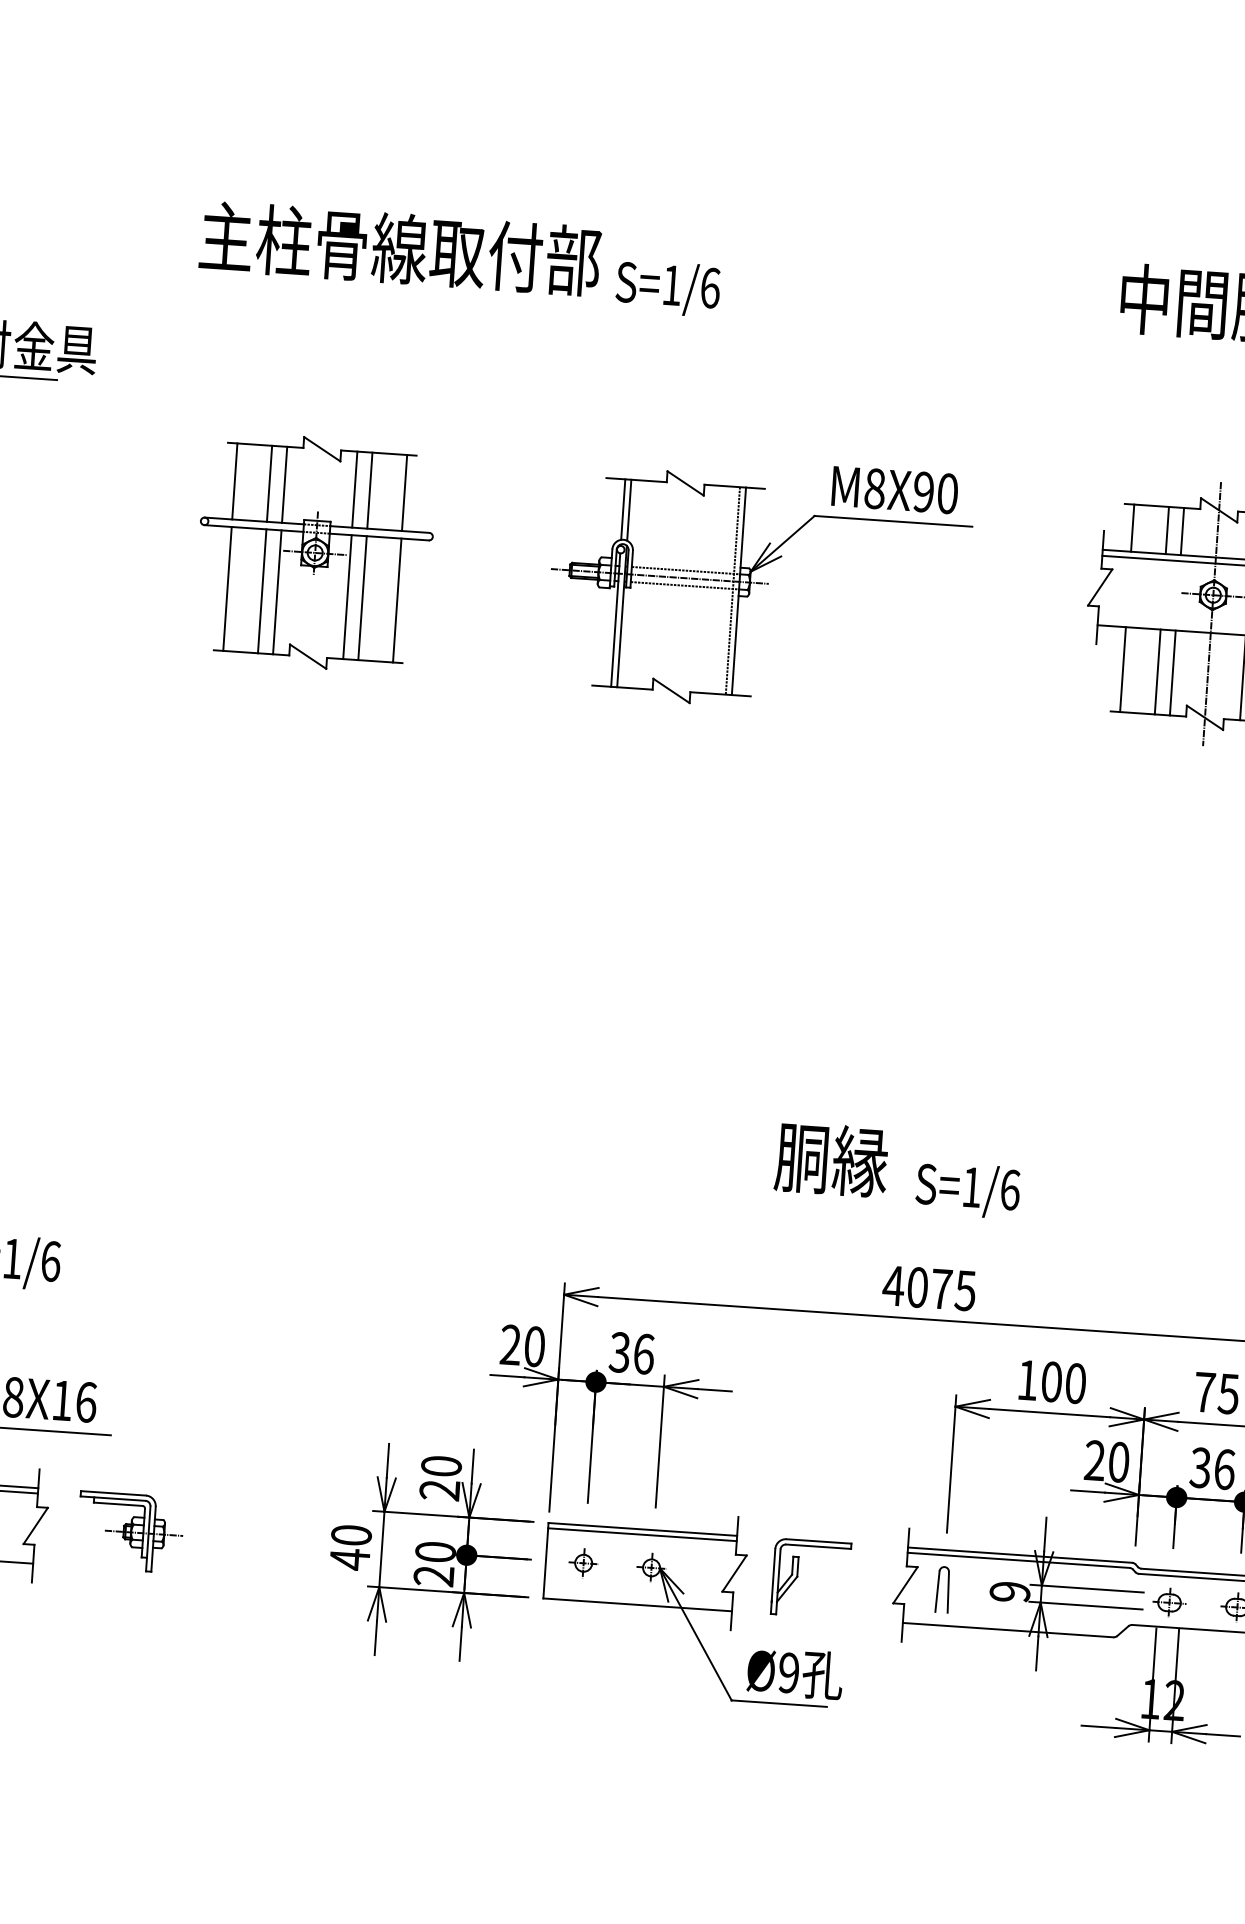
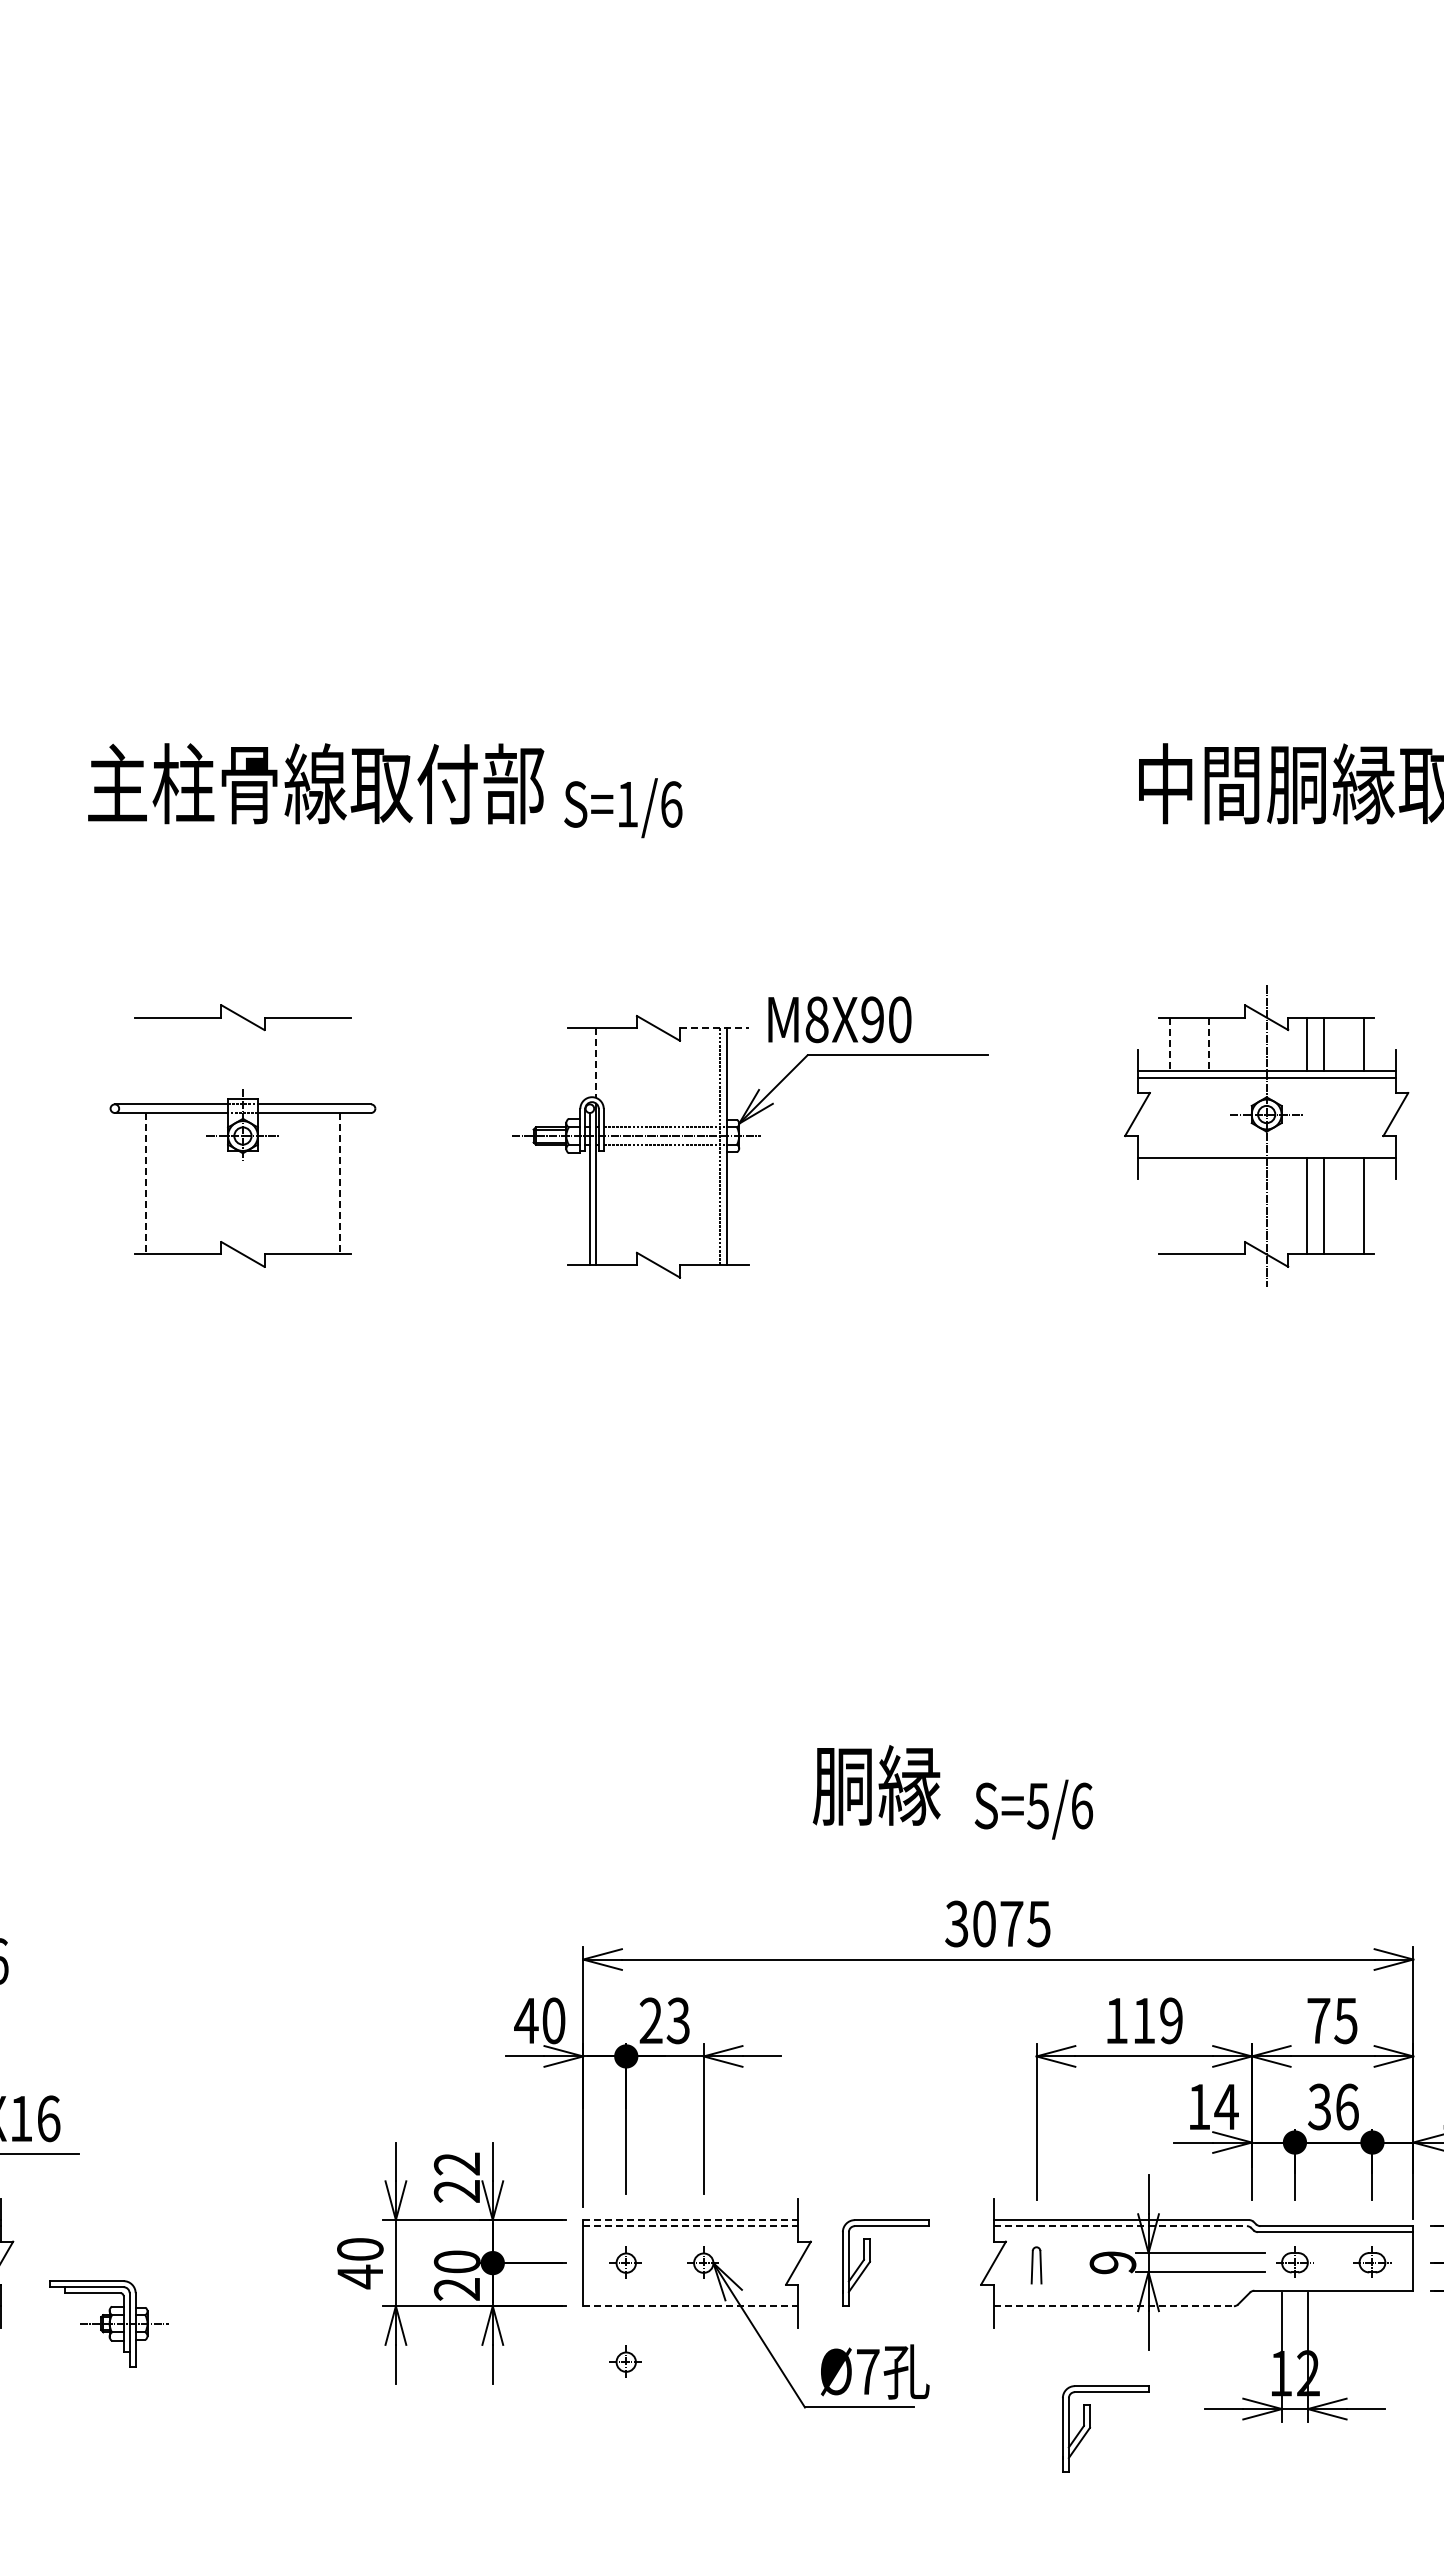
line: (235, 481) -> (146, 1060), removed
line: (269, 483) -> (185, 1060), removed
line: (284, 484) -> (202, 1060), removed
line: (734, 486) -> (714, 1028), solid -> dashed
line: (355, 489) -> (283, 1060), removed
text: (894, 489) -> (839, 1019), moved
line: (370, 490) -> (300, 1060), removed
line: (404, 492) -> (339, 1060), removed
line: (623, 509) -> (589, 1062), removed
line: (629, 510) -> (596, 1063), solid -> dashed
line: (1132, 528) -> (1169, 1044), solid -> dashed
line: (1167, 530) -> (1209, 1044), solid -> dashed
line: (1182, 531) -> (1226, 1044), removed
line: (227, 588) -> (146, 1183), solid -> dashed
line: (262, 591) -> (185, 1183), removed
line: (276, 592) -> (202, 1183), removed
line: (347, 596) -> (283, 1183), removed
line: (362, 597) -> (300, 1183), removed
line: (396, 600) -> (339, 1183), solid -> dashed
line: (1122, 669) -> (1169, 1205), removed
line: (1157, 671) -> (1209, 1205), removed
line: (1172, 672) -> (1226, 1205), removed
text: (971, 1187) -> (1037, 1806), S=1/6 -> S=5/6
text: (893, 1285) -> (956, 1923), 4075 -> 3075
text: (510, 1344) -> (526, 2020), 20 -> 40
text: (631, 1352) -> (664, 2020), 36 -> 23
text: (1063, 1382) -> (1157, 2020), 100 -> 119
text: (1107, 1461) -> (1213, 2106), 20 -> 14
text: (441, 1465) -> (457, 2163), 20 -> 22
line: (642, 1529) -> (690, 2220), solid -> dashed
part: (130, 1531) -> (108, 2323), moved
line: (642, 1535) -> (690, 2226), solid -> dashed
line: (1018, 1560) -> (1120, 2226), solid -> dashed
part: (942, 1589) -> (1036, 2265), size x0.7
line: (637, 1605) -> (690, 2306), solid -> dashed
line: (1008, 1630) -> (1114, 2306), solid -> dashed
part: (577, 1649) -> (625, 2361), added
text: (788, 1672) -> (867, 2371), Ø9 -> Ø7
part: (980, 1735) -> (1090, 2428), added

